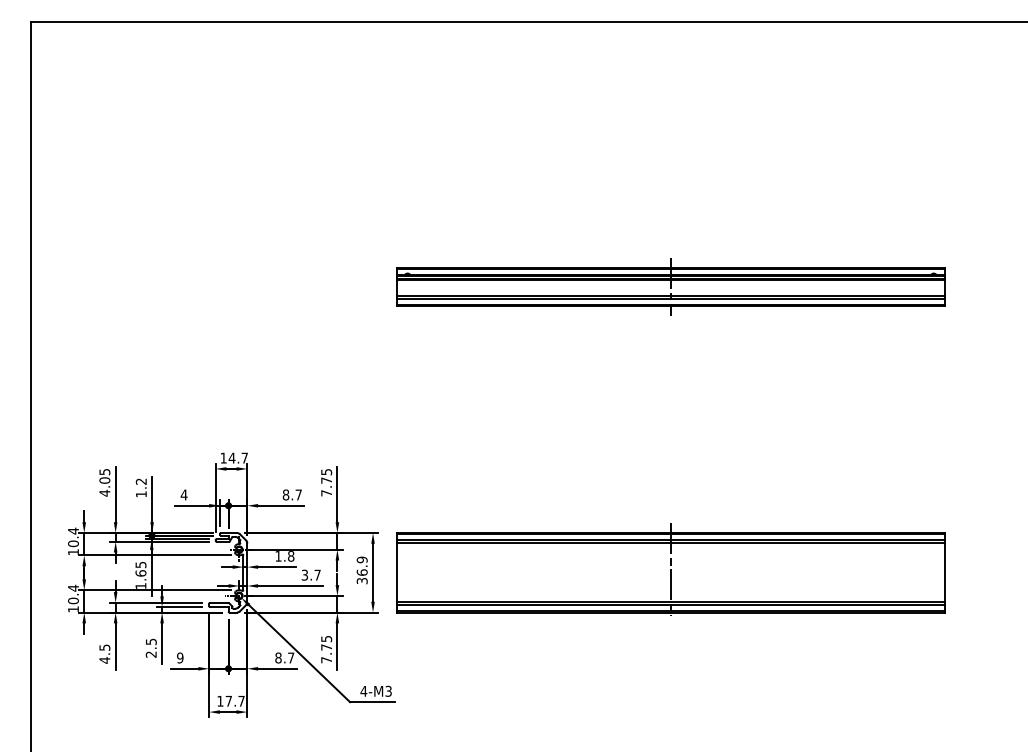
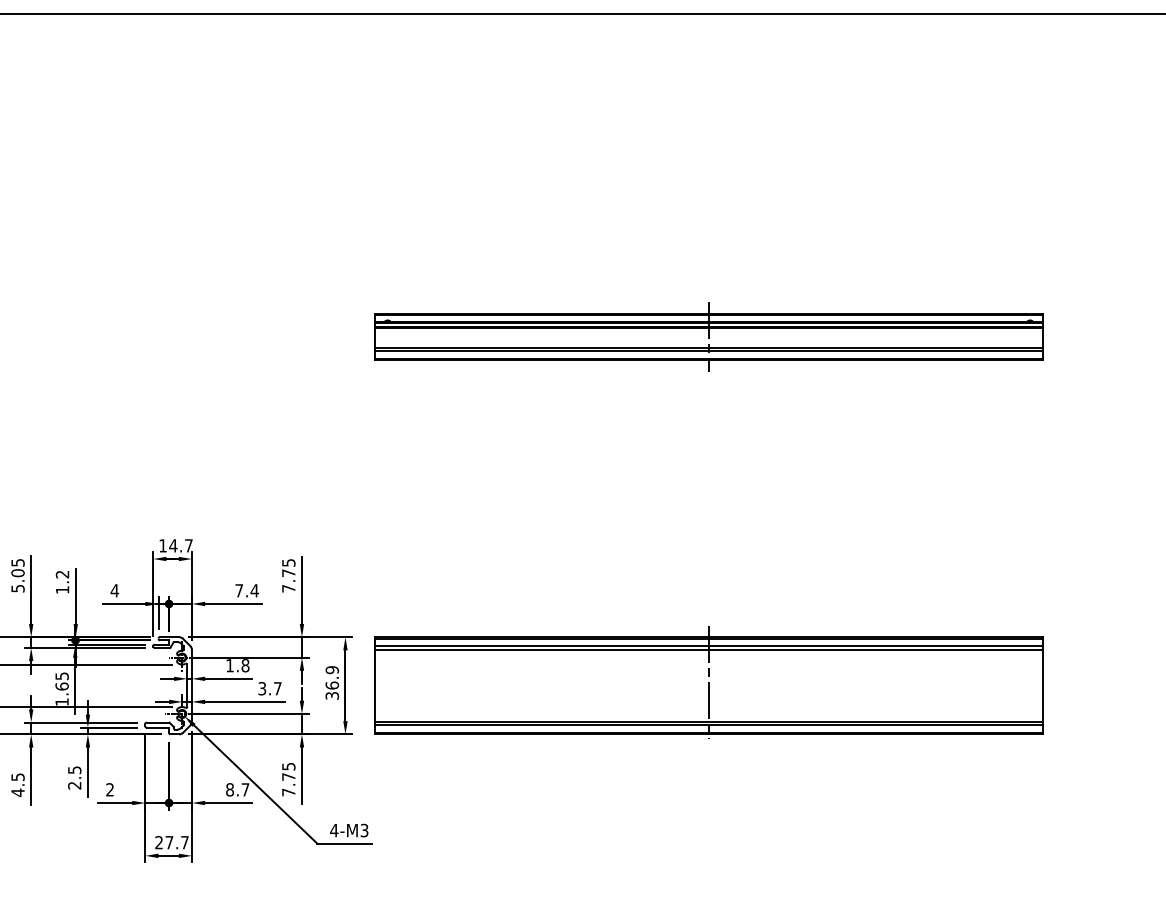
text: (104, 492) -> (17, 587), 4.05 -> 5.05
text: (292, 494) -> (247, 590), 8.7 -> 7.4
text: (180, 657) -> (110, 789), 9 -> 2
text: (220, 700) -> (159, 841), 17.7 -> 27.7

